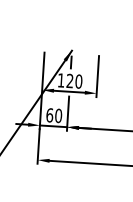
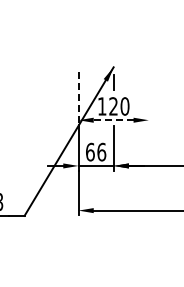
line: (43, 73) -> (78, 98), solid -> dashed
line: (97, 76) -> (148, 98), removed
line: (69, 91) -> (113, 120), solid -> dashed
text: (58, 115) -> (101, 151), 60 -> 66

